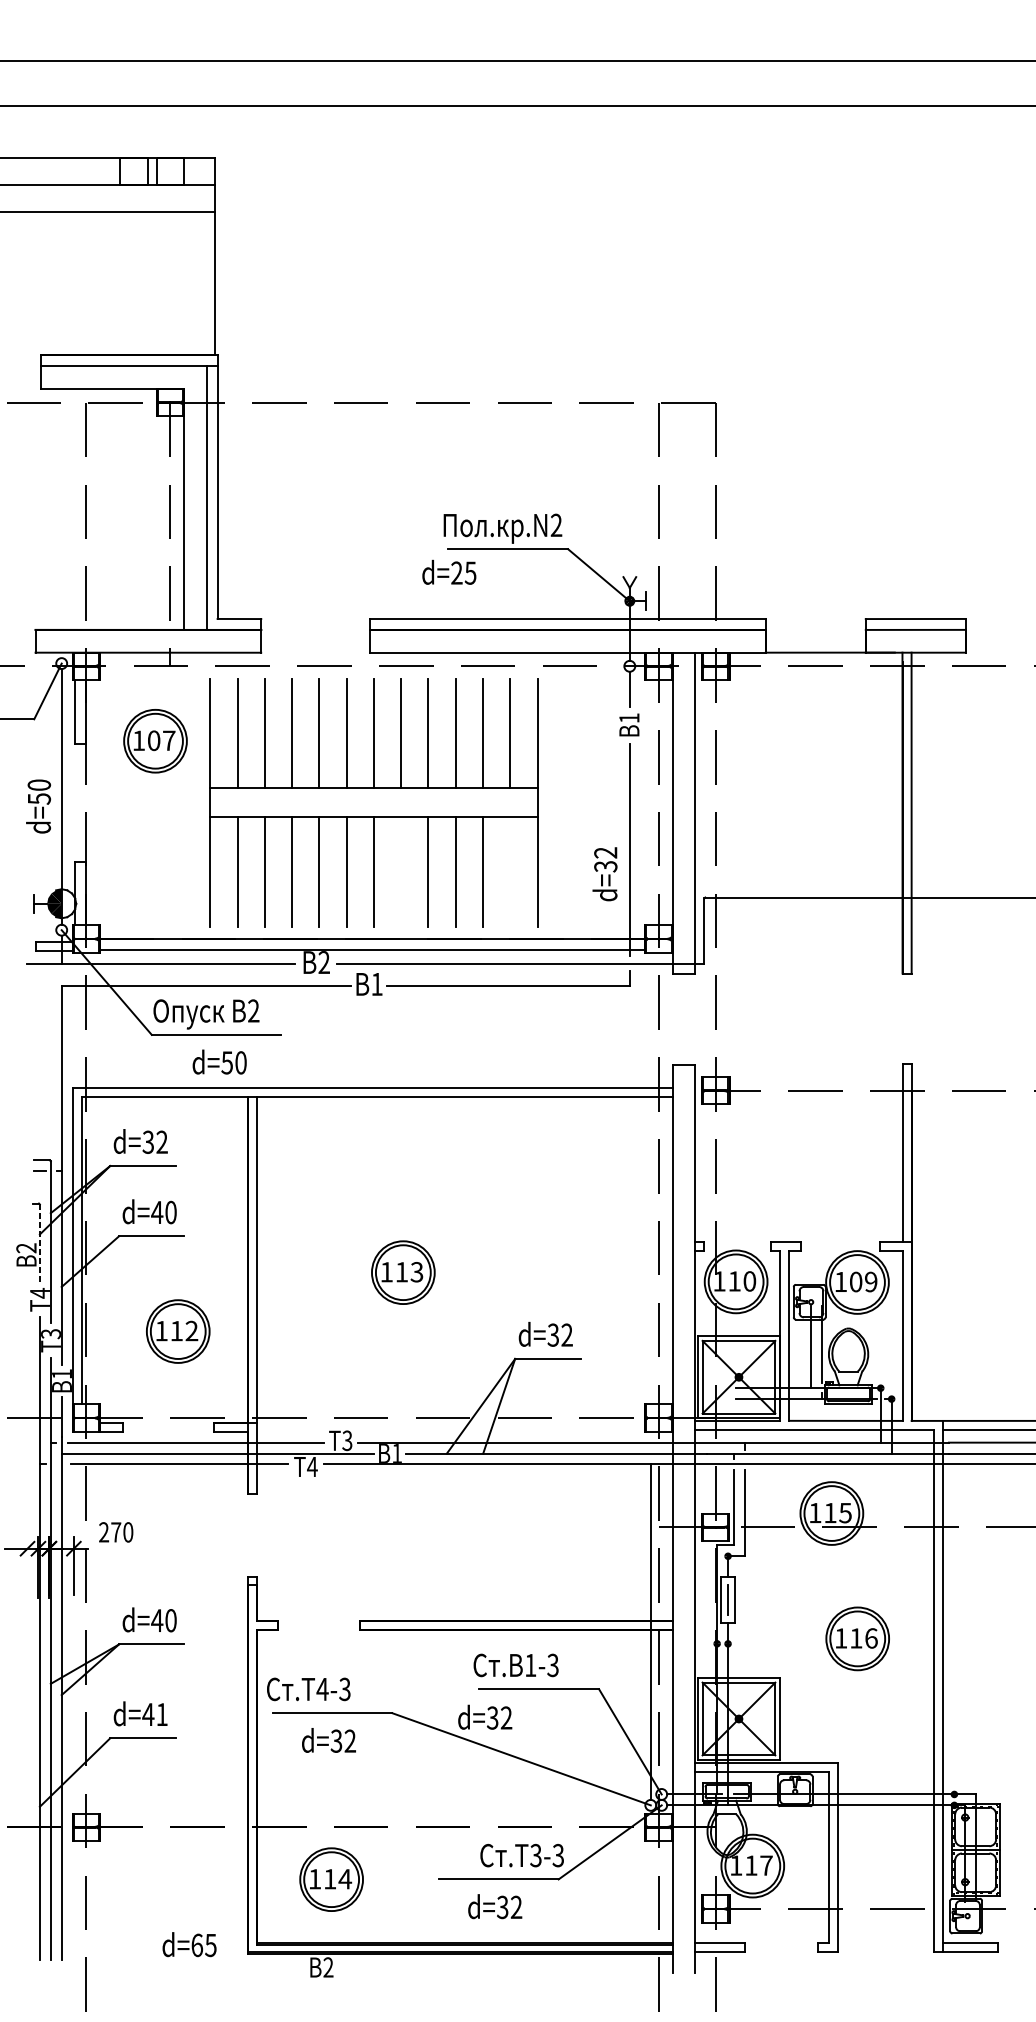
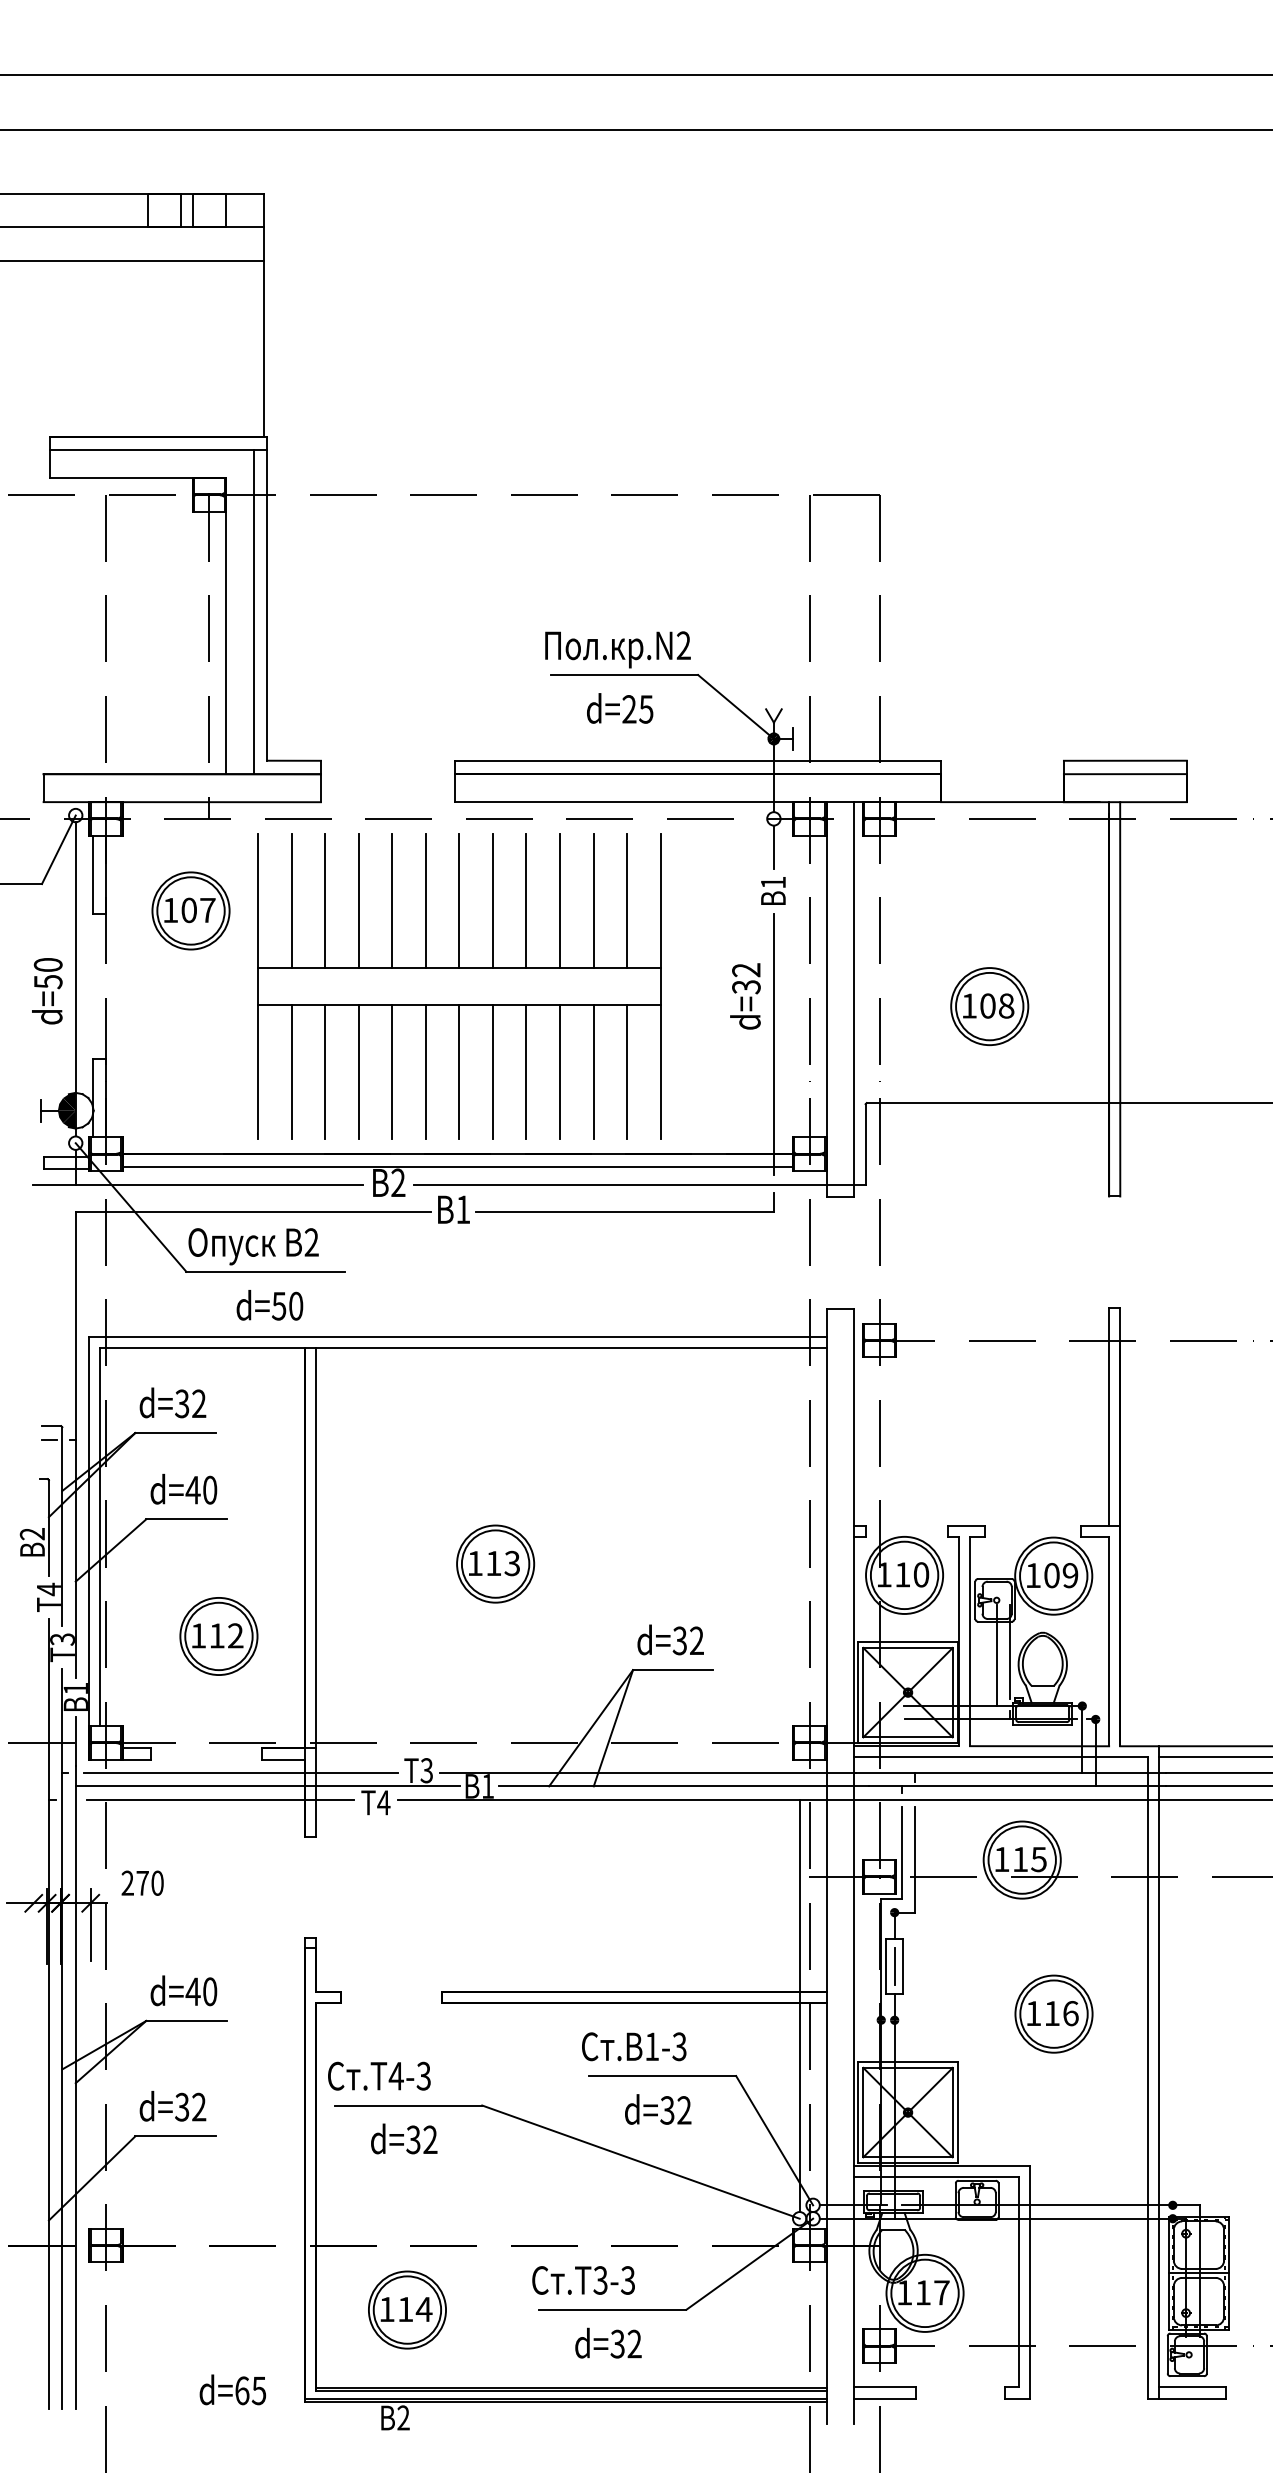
text: (449, 572) -> (620, 708), moved
part: (805, 818) -> (989, 1006), added
line: (400, 871) -> (492, 1071), added
line: (510, 871) -> (627, 1071), added
text: (605, 874) -> (745, 996), moved
line: (39, 1243) -> (48, 1528), dashed -> solid
text: (155, 1714) -> (190, 2106), d=41 -> d=32
text: (485, 1717) -> (658, 2109), moved
text: (522, 1855) -> (583, 2280), moved

